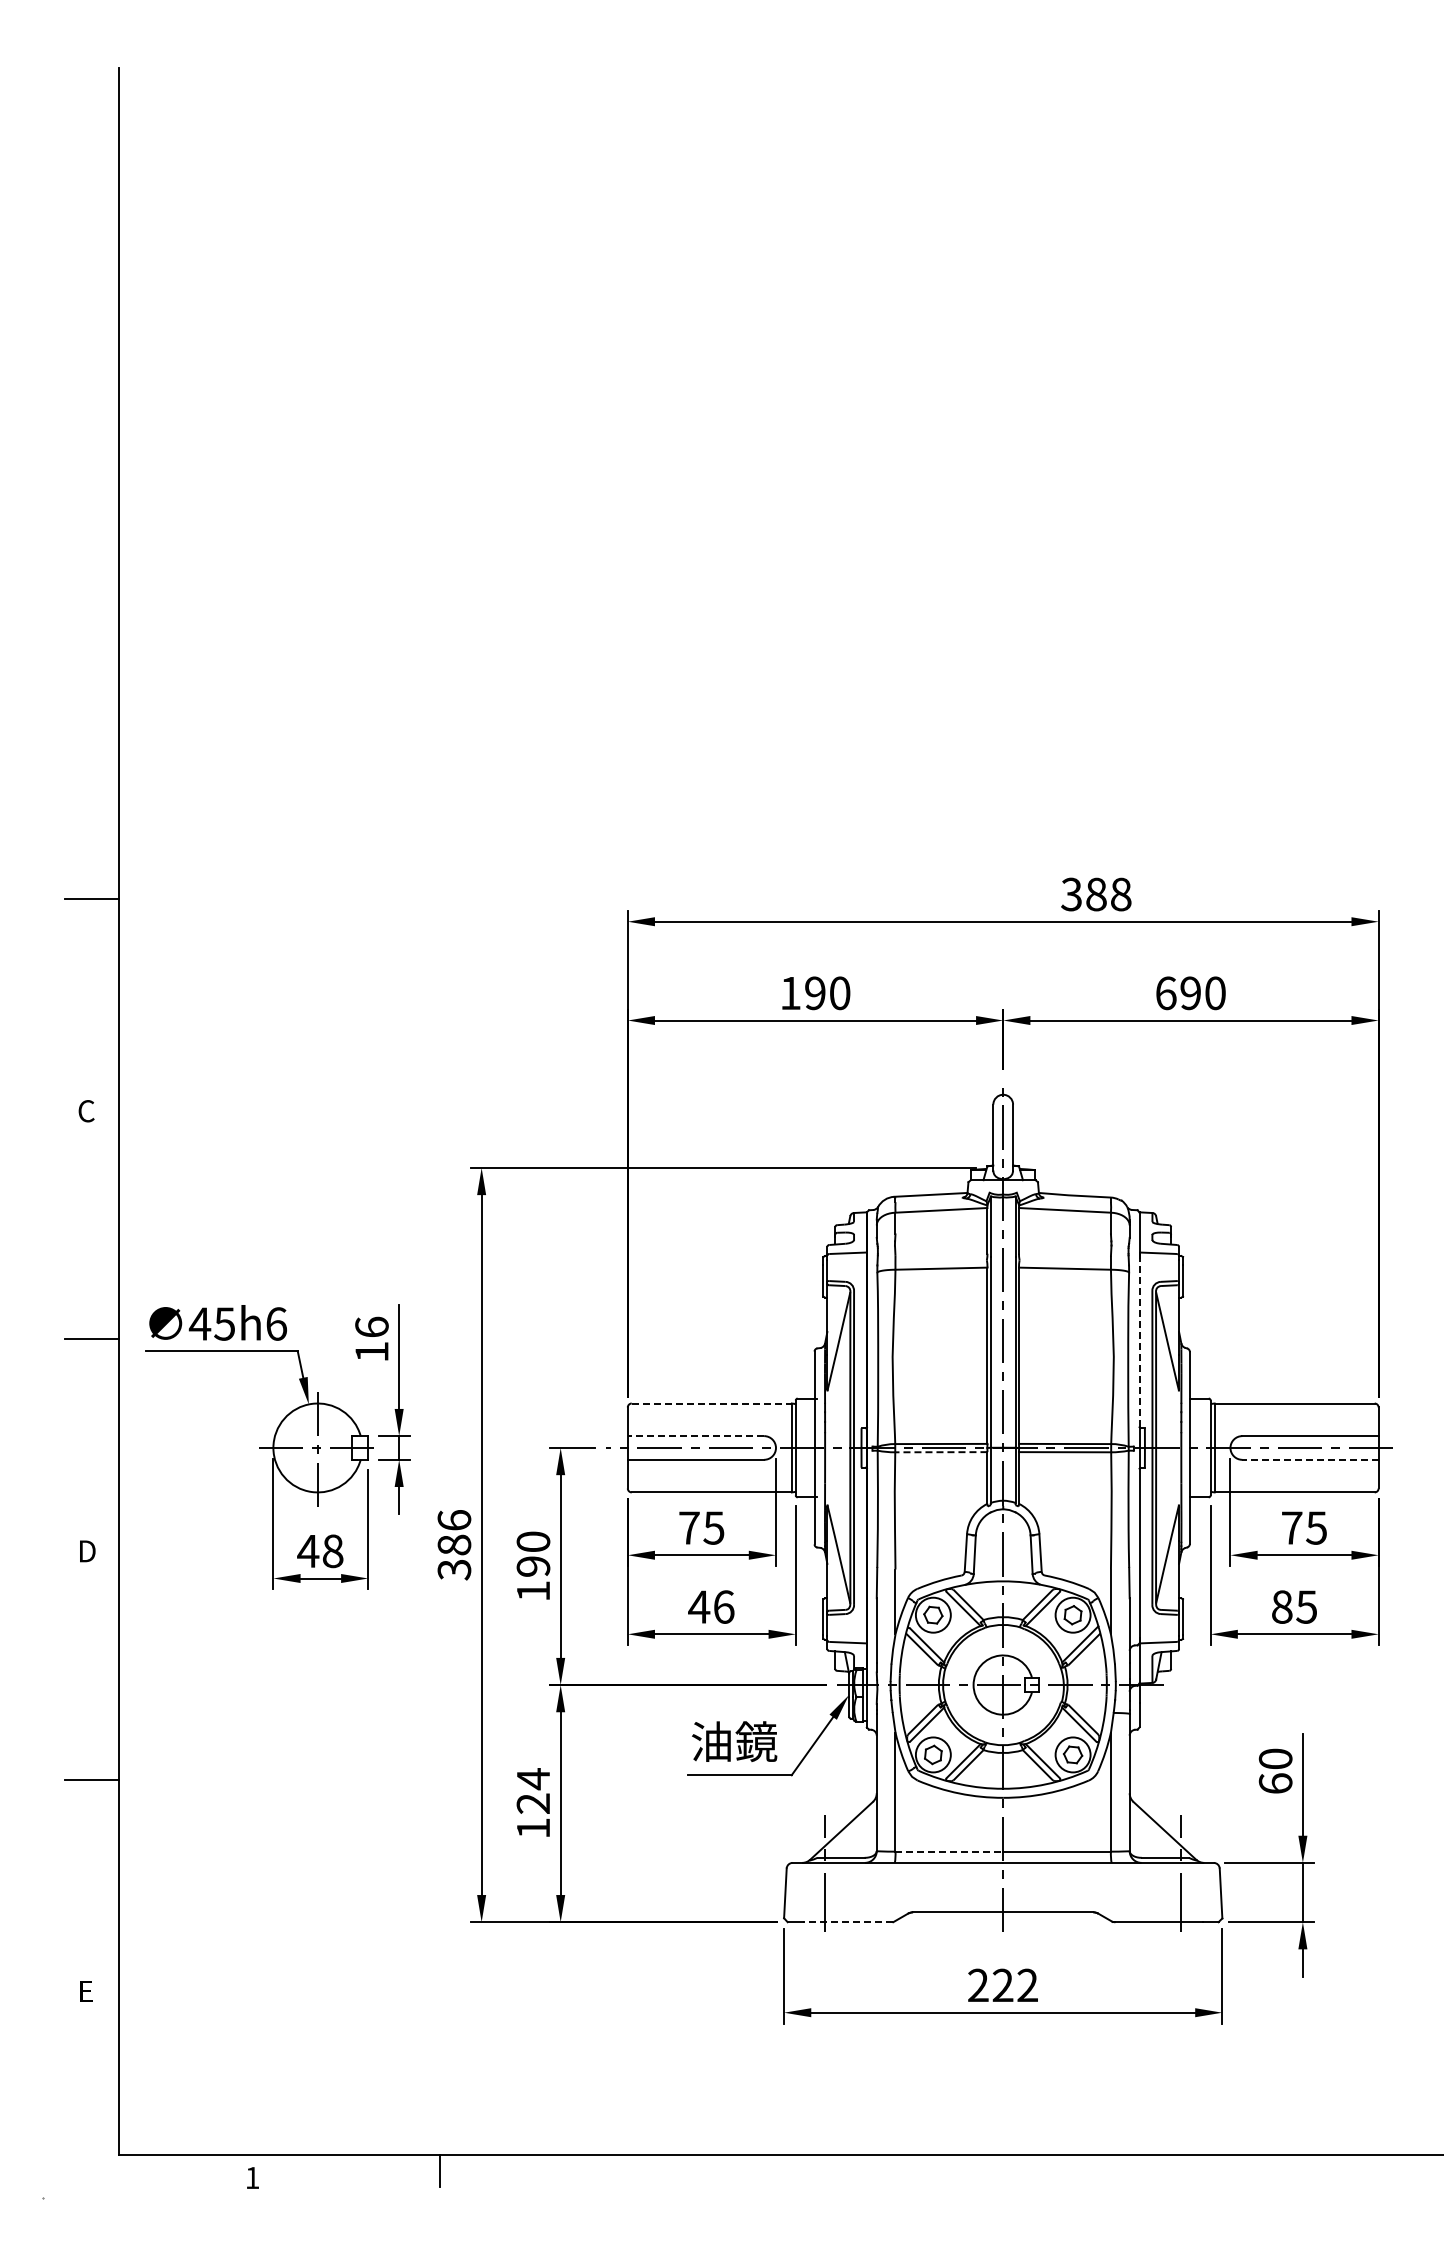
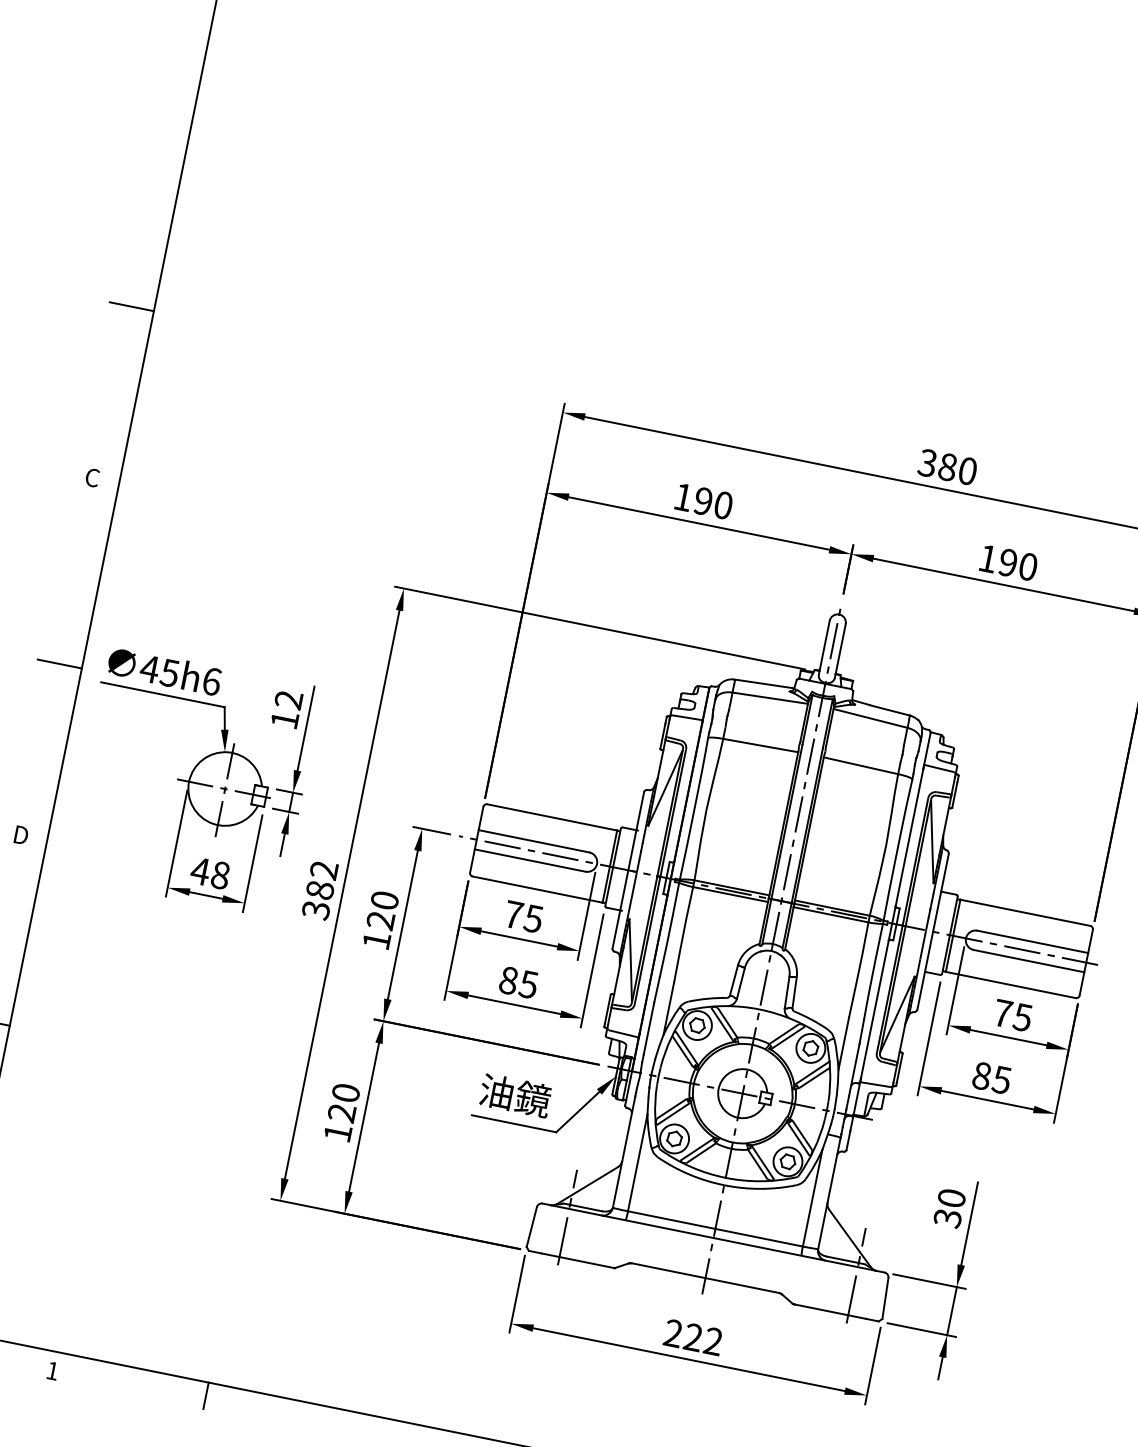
text: (1121, 894) -> (968, 471), 388 -> 380
text: (1166, 993) -> (988, 559), 690 -> 190
text: (371, 1326) -> (288, 699), 16 -> 12
line: (1139, 1342) -> (909, 837), dashed -> solid
line: (712, 1403) -> (552, 817), dashed -> solid
line: (695, 1436) -> (533, 841), dashed -> solid
line: (940, 1452) -> (729, 894), dashed -> solid
line: (1309, 1459) -> (1028, 960), dashed -> solid
text: (454, 1520) -> (324, 870), 386 -> 382
text: (533, 1566) -> (380, 920), 190 -> 120
text: (711, 1606) -> (518, 982), 46 -> 85
text: (533, 1779) -> (345, 1093), 124 -> 120
text: (1275, 1783) -> (947, 1218), 60 -> 30
line: (949, 1851) -> (671, 1219), dashed -> solid
line: (847, 1922) -> (577, 1260), dashed -> solid

